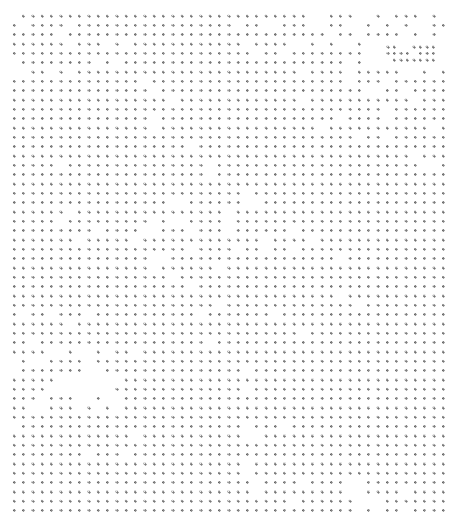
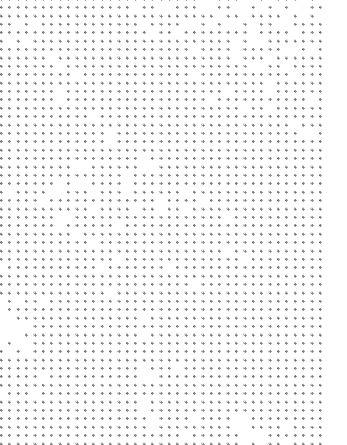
part: (410, 53) -> (290, 32), size x1.43

